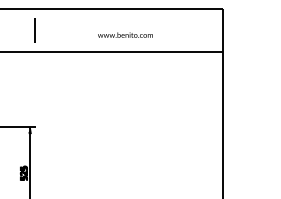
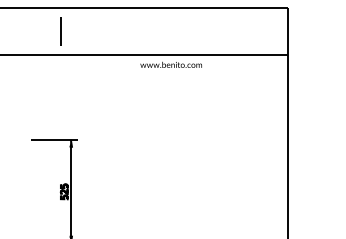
line: (34, 30) -> (60, 31), moved
text: (124, 34) -> (170, 64), moved

